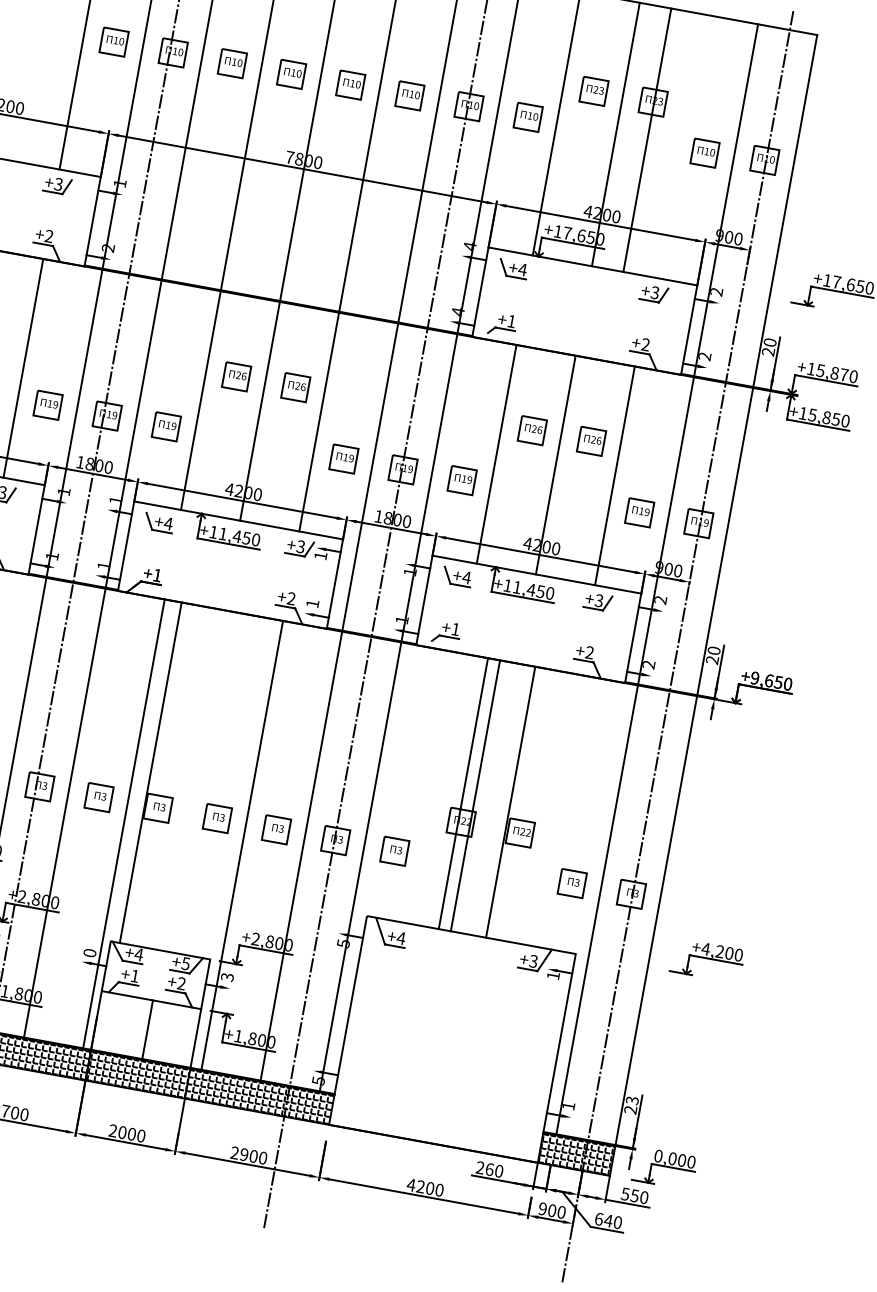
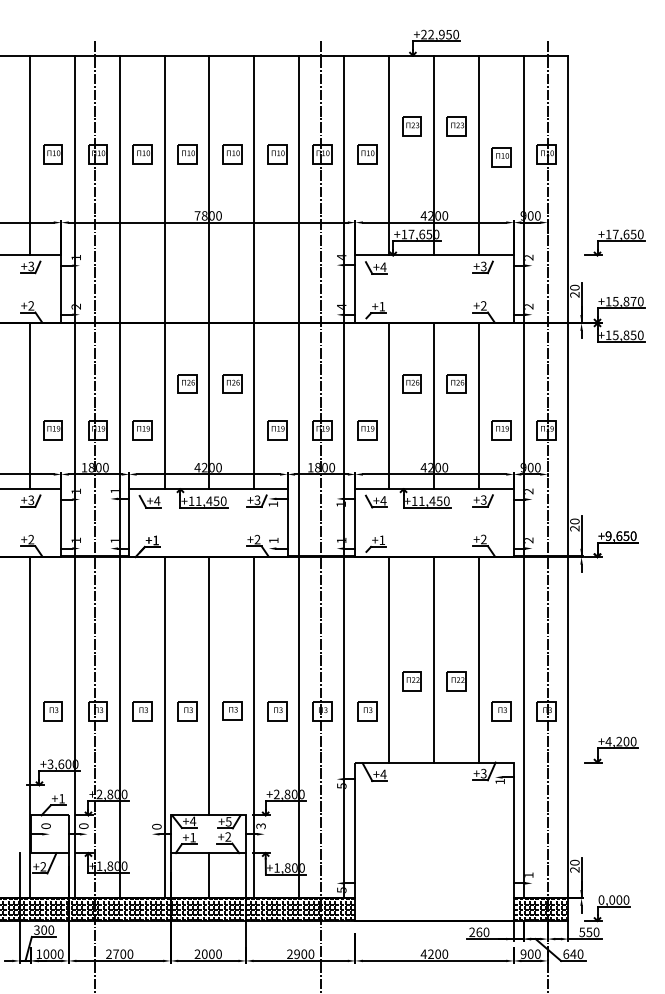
line: (647, 140) -> (478, 155), moved
line: (150, 773) -> (209, 686), moved
line: (463, 793) -> (433, 659), moved
line: (474, 795) -> (388, 659), moved
line: (510, 801) -> (478, 659), moved
text: (631, 1100) -> (574, 862), 23 -> 20

